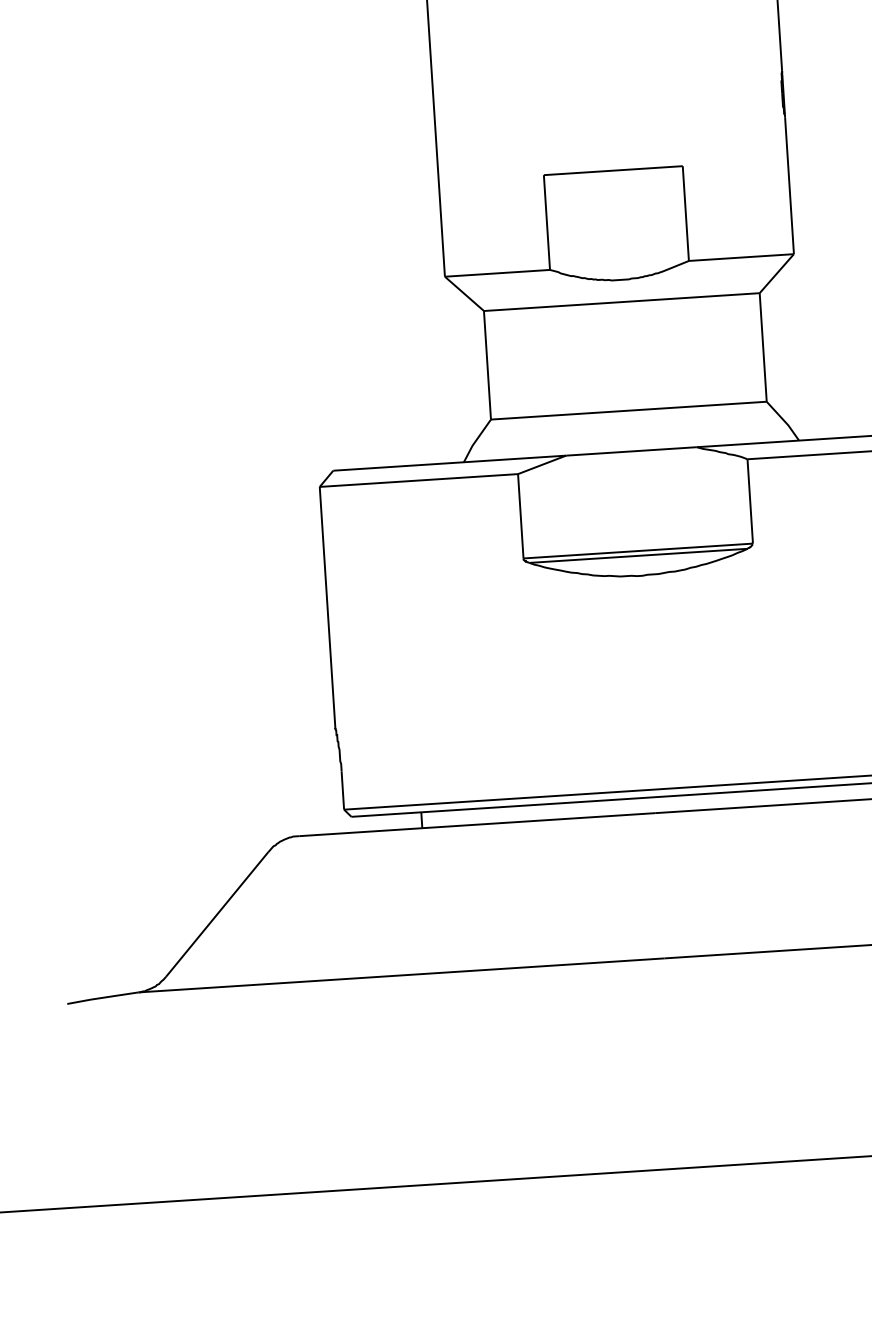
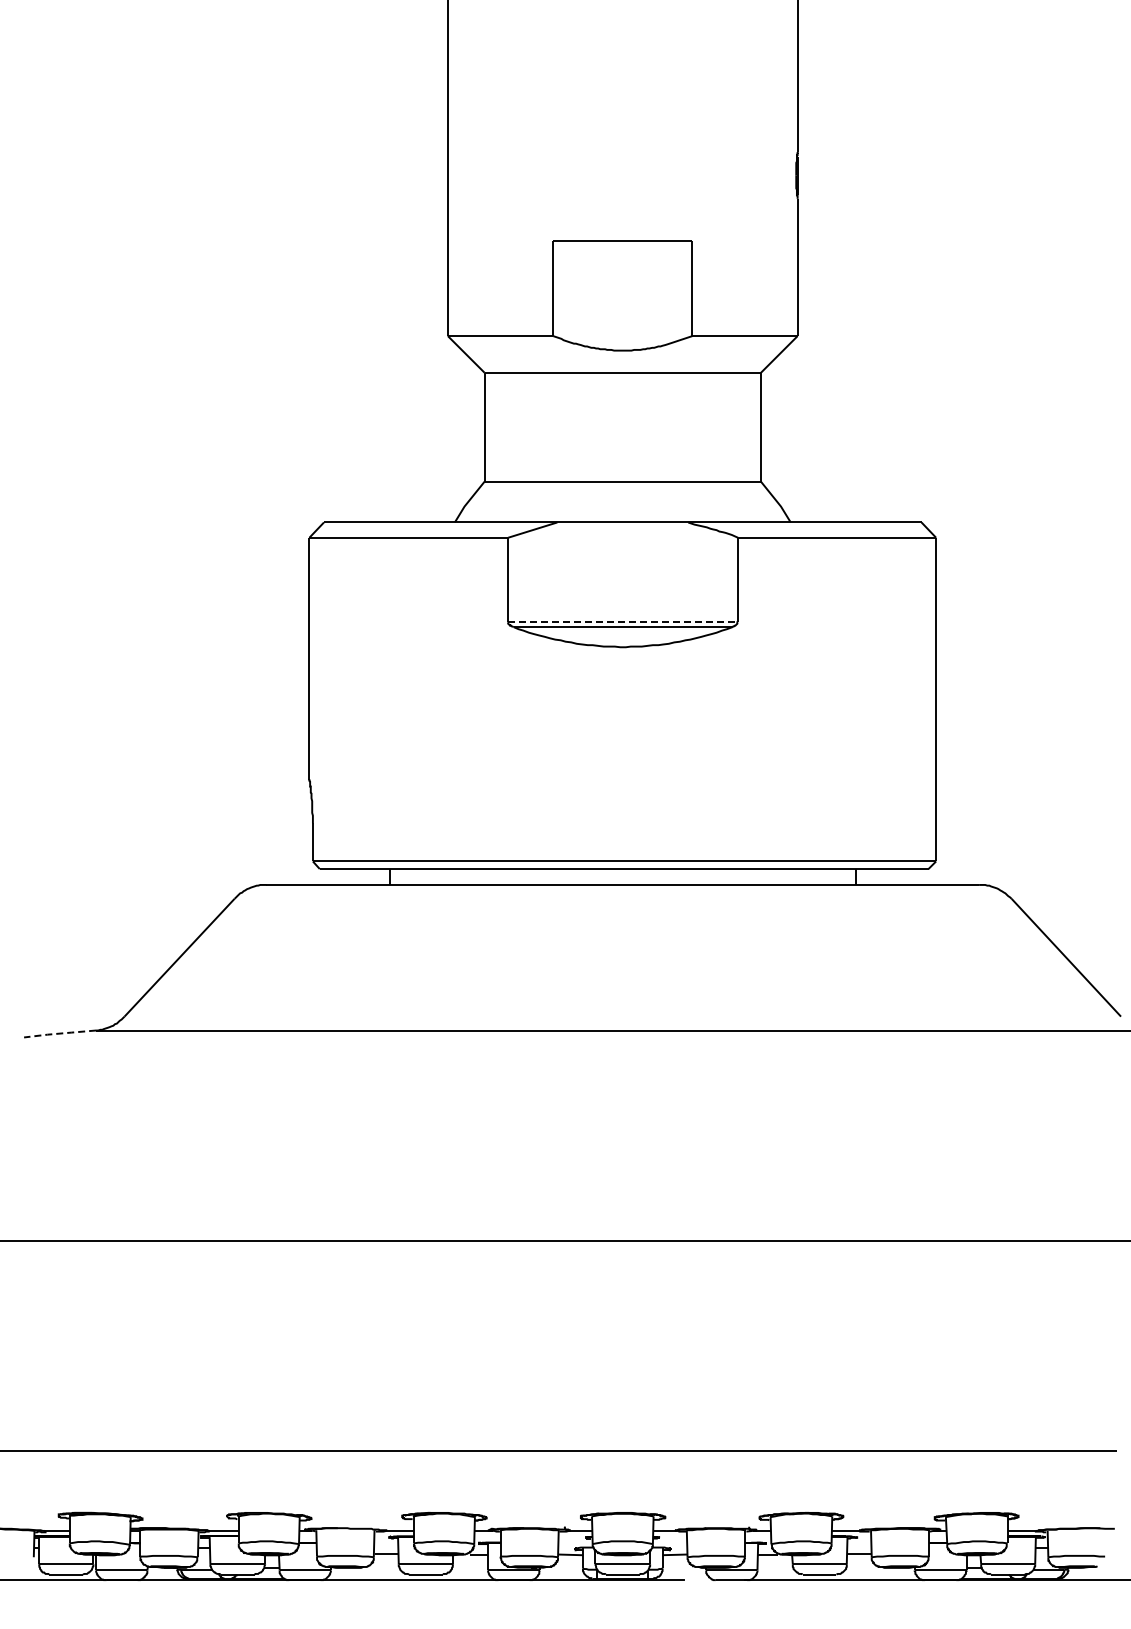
line: (638, 551) -> (623, 622), solid -> dashed
line: (103, 997) -> (60, 1033), solid -> dashed

